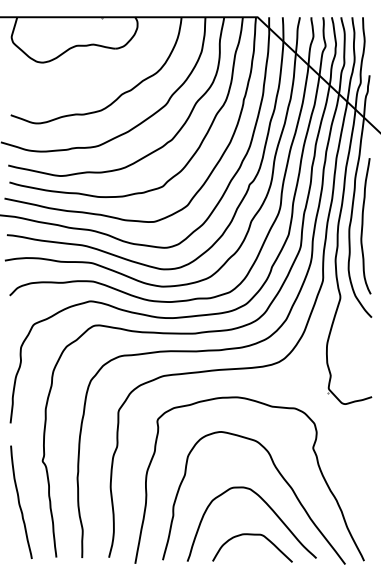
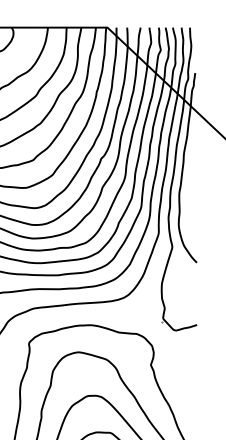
curve: (363, 226) -> (190, 191), removed

